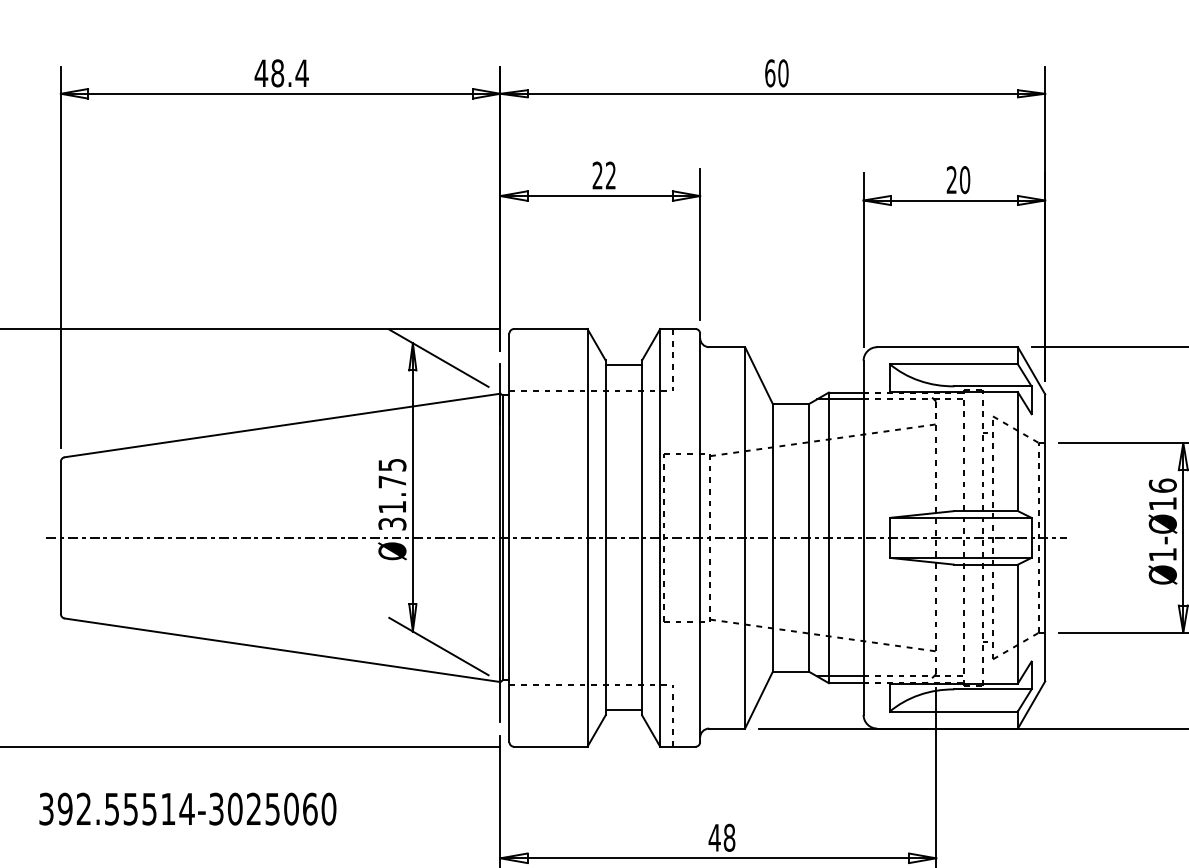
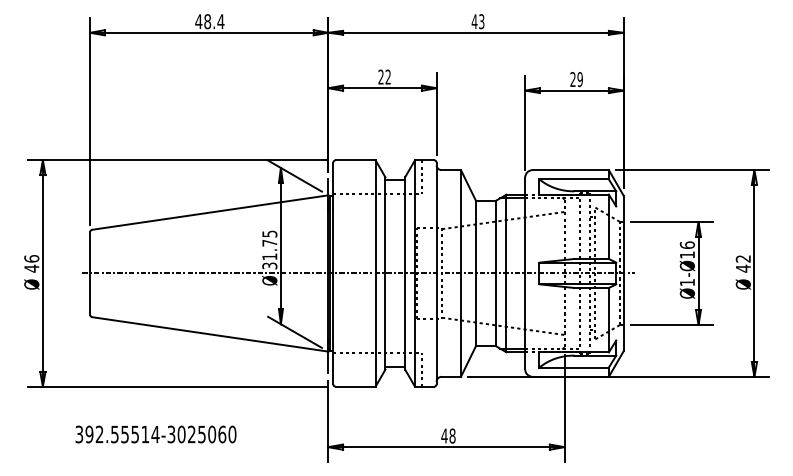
text: (775, 72) -> (477, 21), 60 -> 43
text: (963, 179) -> (579, 79), 20 -> 29
text: (186, 809) -> (155, 434), moved

